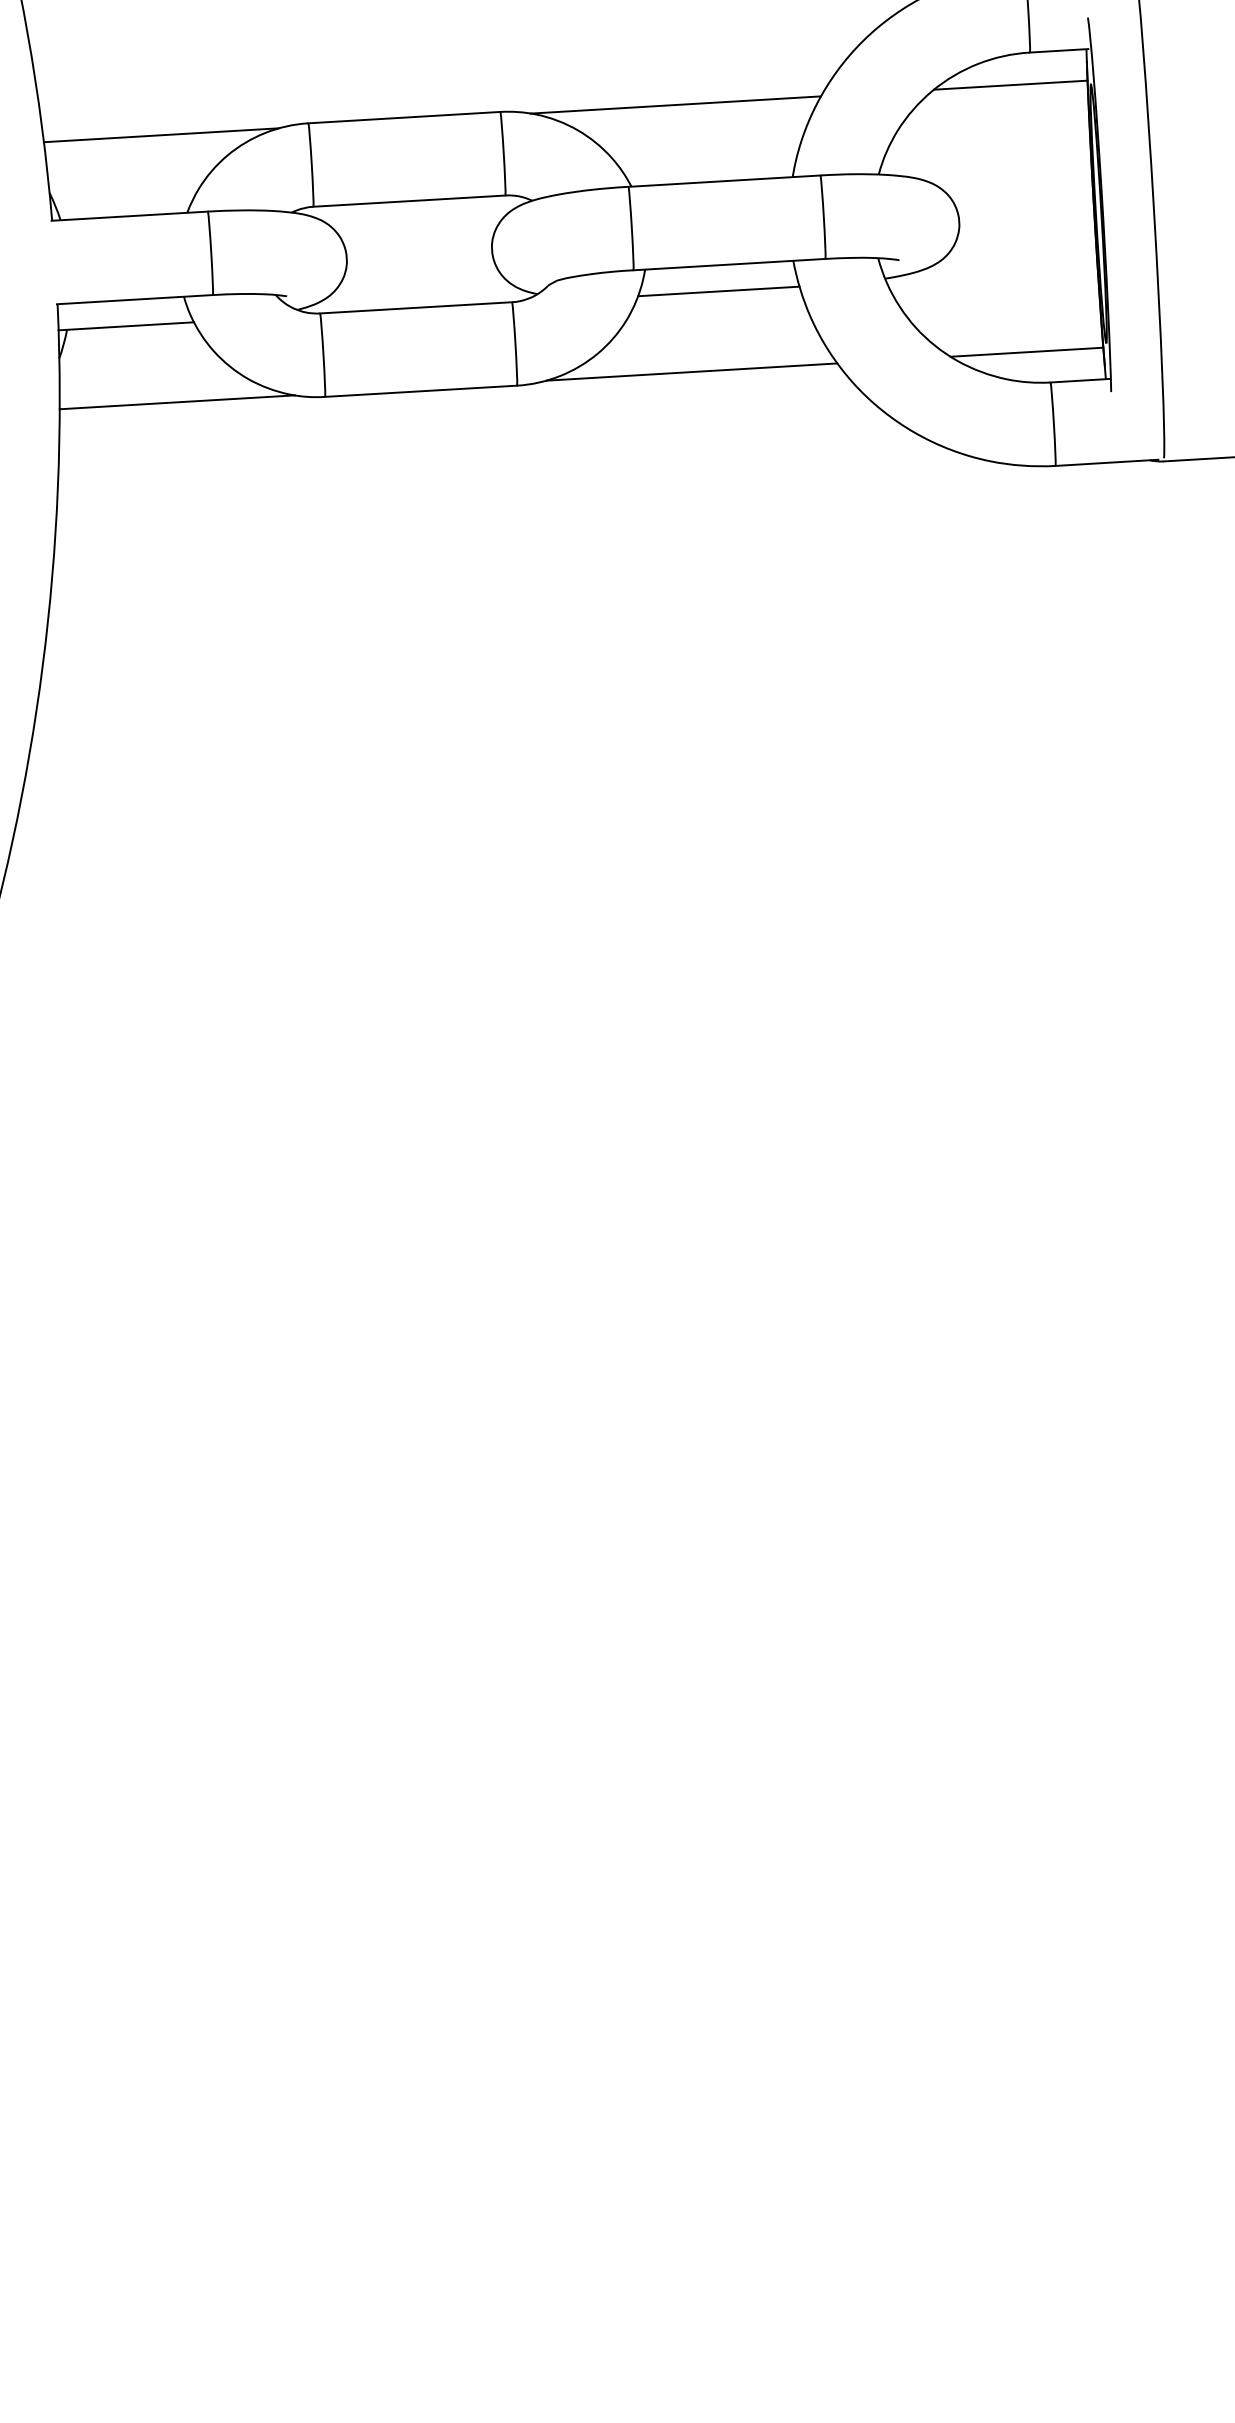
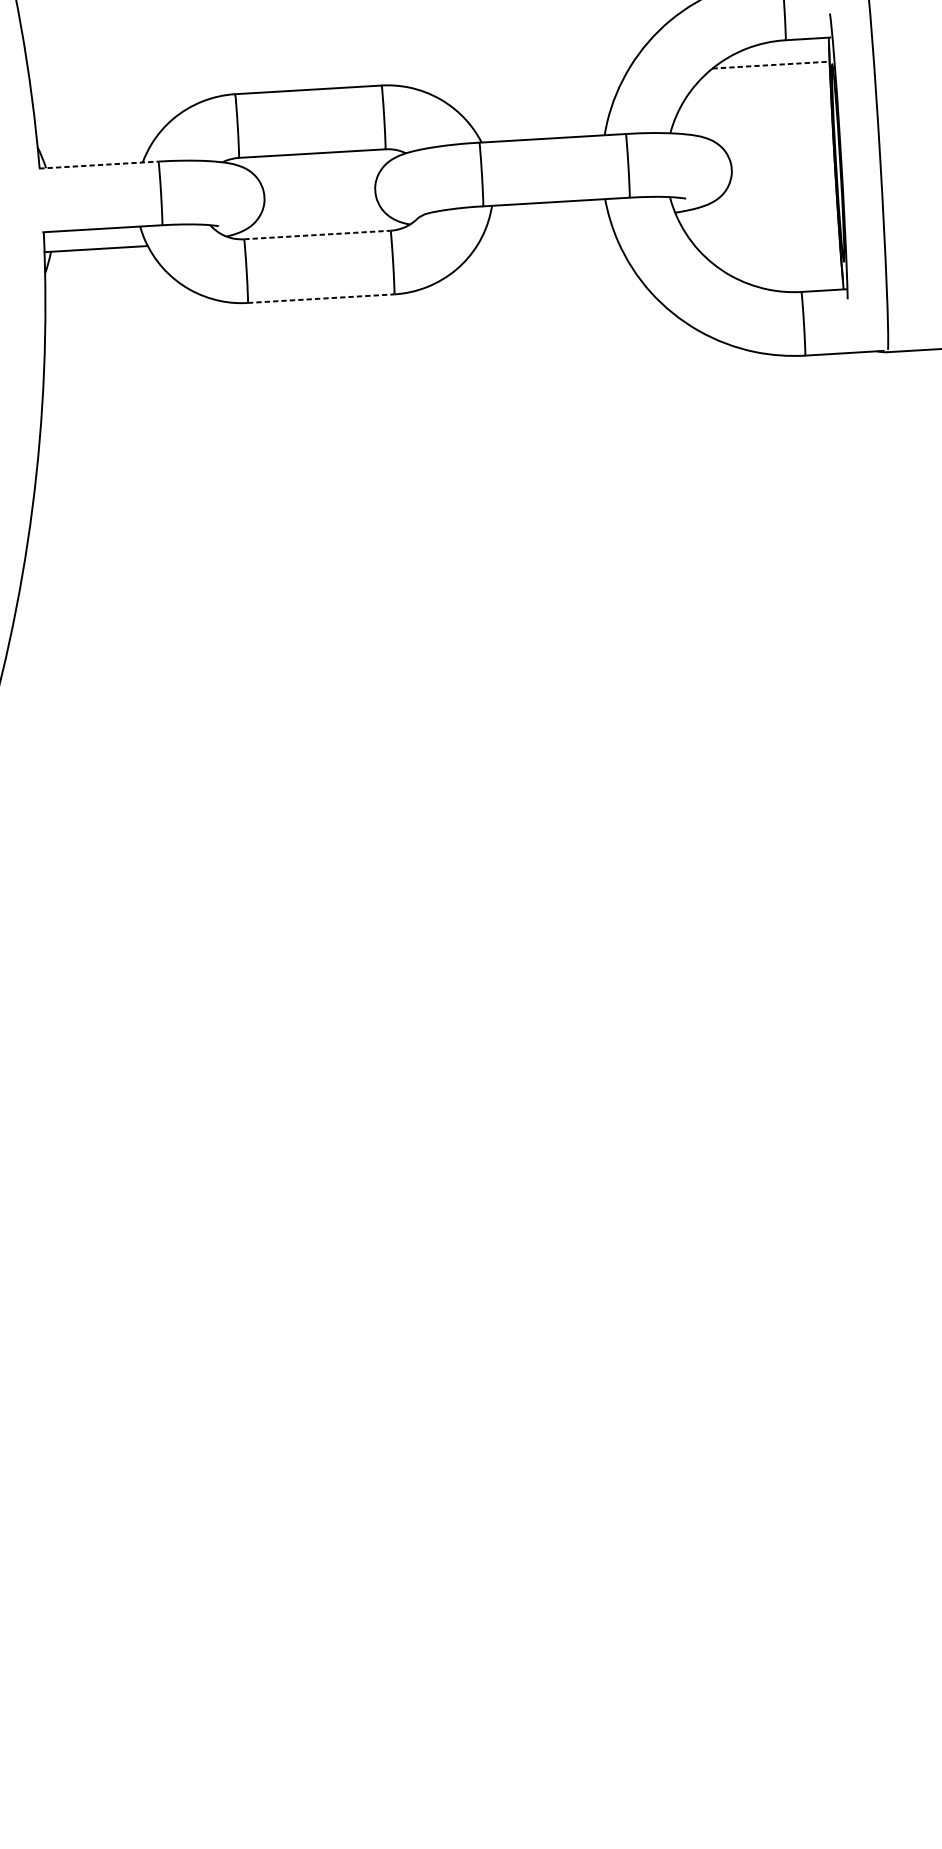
line: (1010, 85) -> (770, 65), solid -> dashed
line: (675, 104) -> (515, 79), removed
line: (160, 135) -> (122, 103), removed
line: (130, 216) -> (99, 165), solid -> dashed
line: (718, 291) -> (548, 222), removed
line: (416, 307) -> (317, 234), solid -> dashed
line: (1026, 351) -> (783, 268), removed
line: (691, 371) -> (527, 283), removed
line: (421, 391) -> (321, 298), solid -> dashed
line: (177, 402) -> (135, 307), removed

